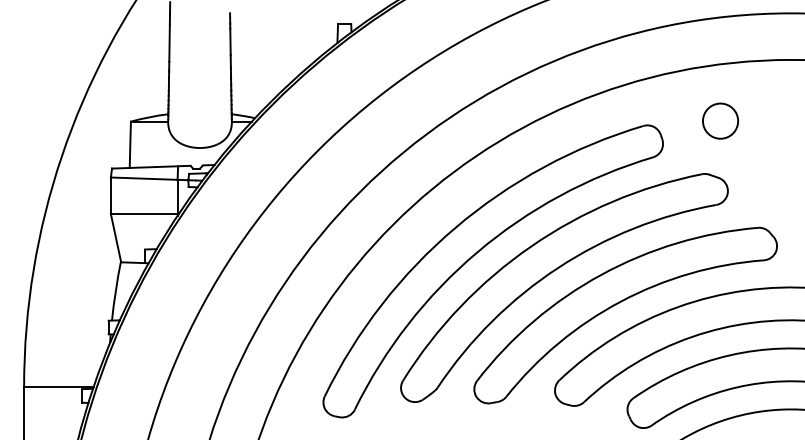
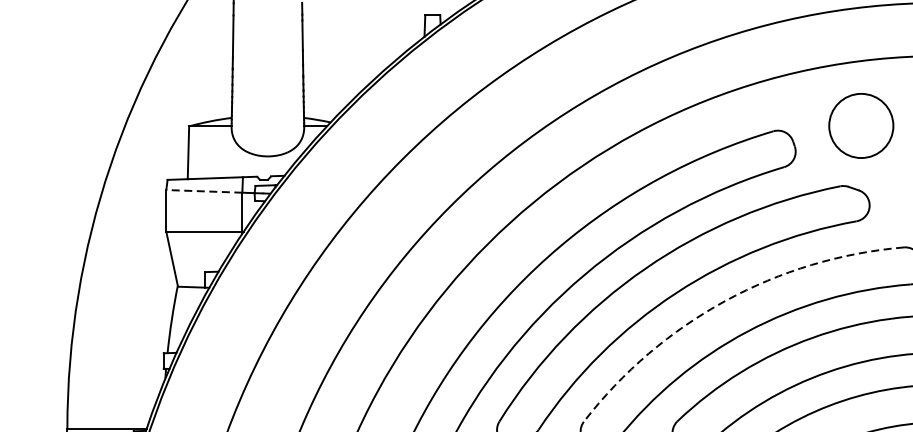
circle: (720, 120) -> (861, 125), size x1.6
line: (143, 178) -> (203, 191), solid -> dashed
arc: (601, 274) -> (725, 300), solid -> dashed

